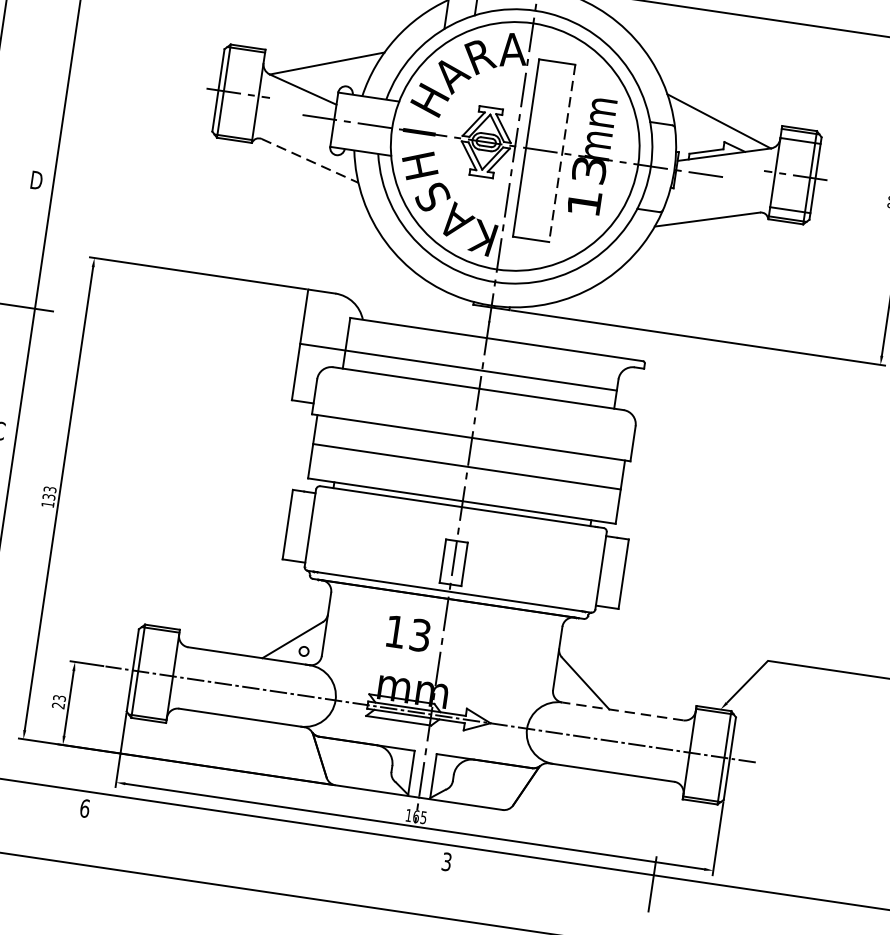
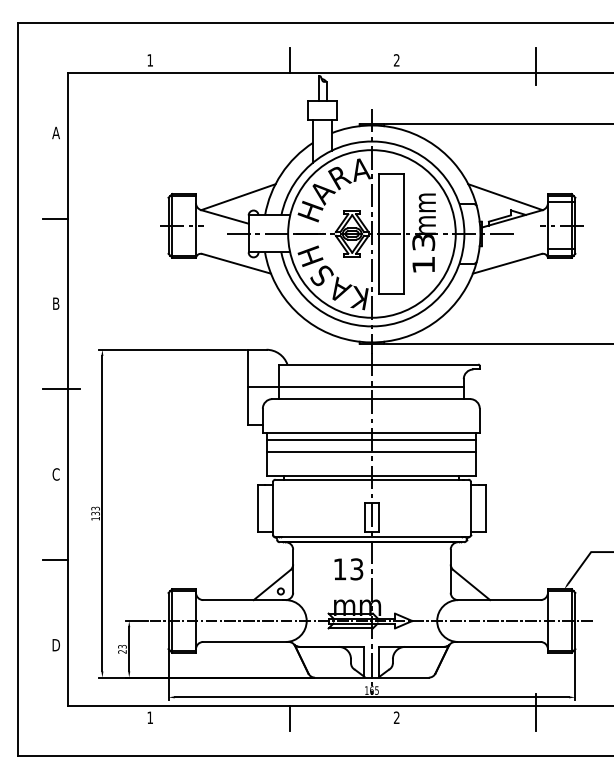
line: (54, 55) -> (55, 218), added
line: (562, 154) -> (404, 234), dashed -> solid
line: (310, 160) -> (236, 263), dashed -> solid
text: (35, 179) -> (55, 303), D -> B
line: (470, 448) -> (371, 439), added
line: (621, 711) -> (498, 600), dashed -> solid
text: (85, 808) -> (150, 717), 6 -> 1
line: (289, 839) -> (289, 718), added
text: (446, 862) -> (396, 718), 3 -> 2

